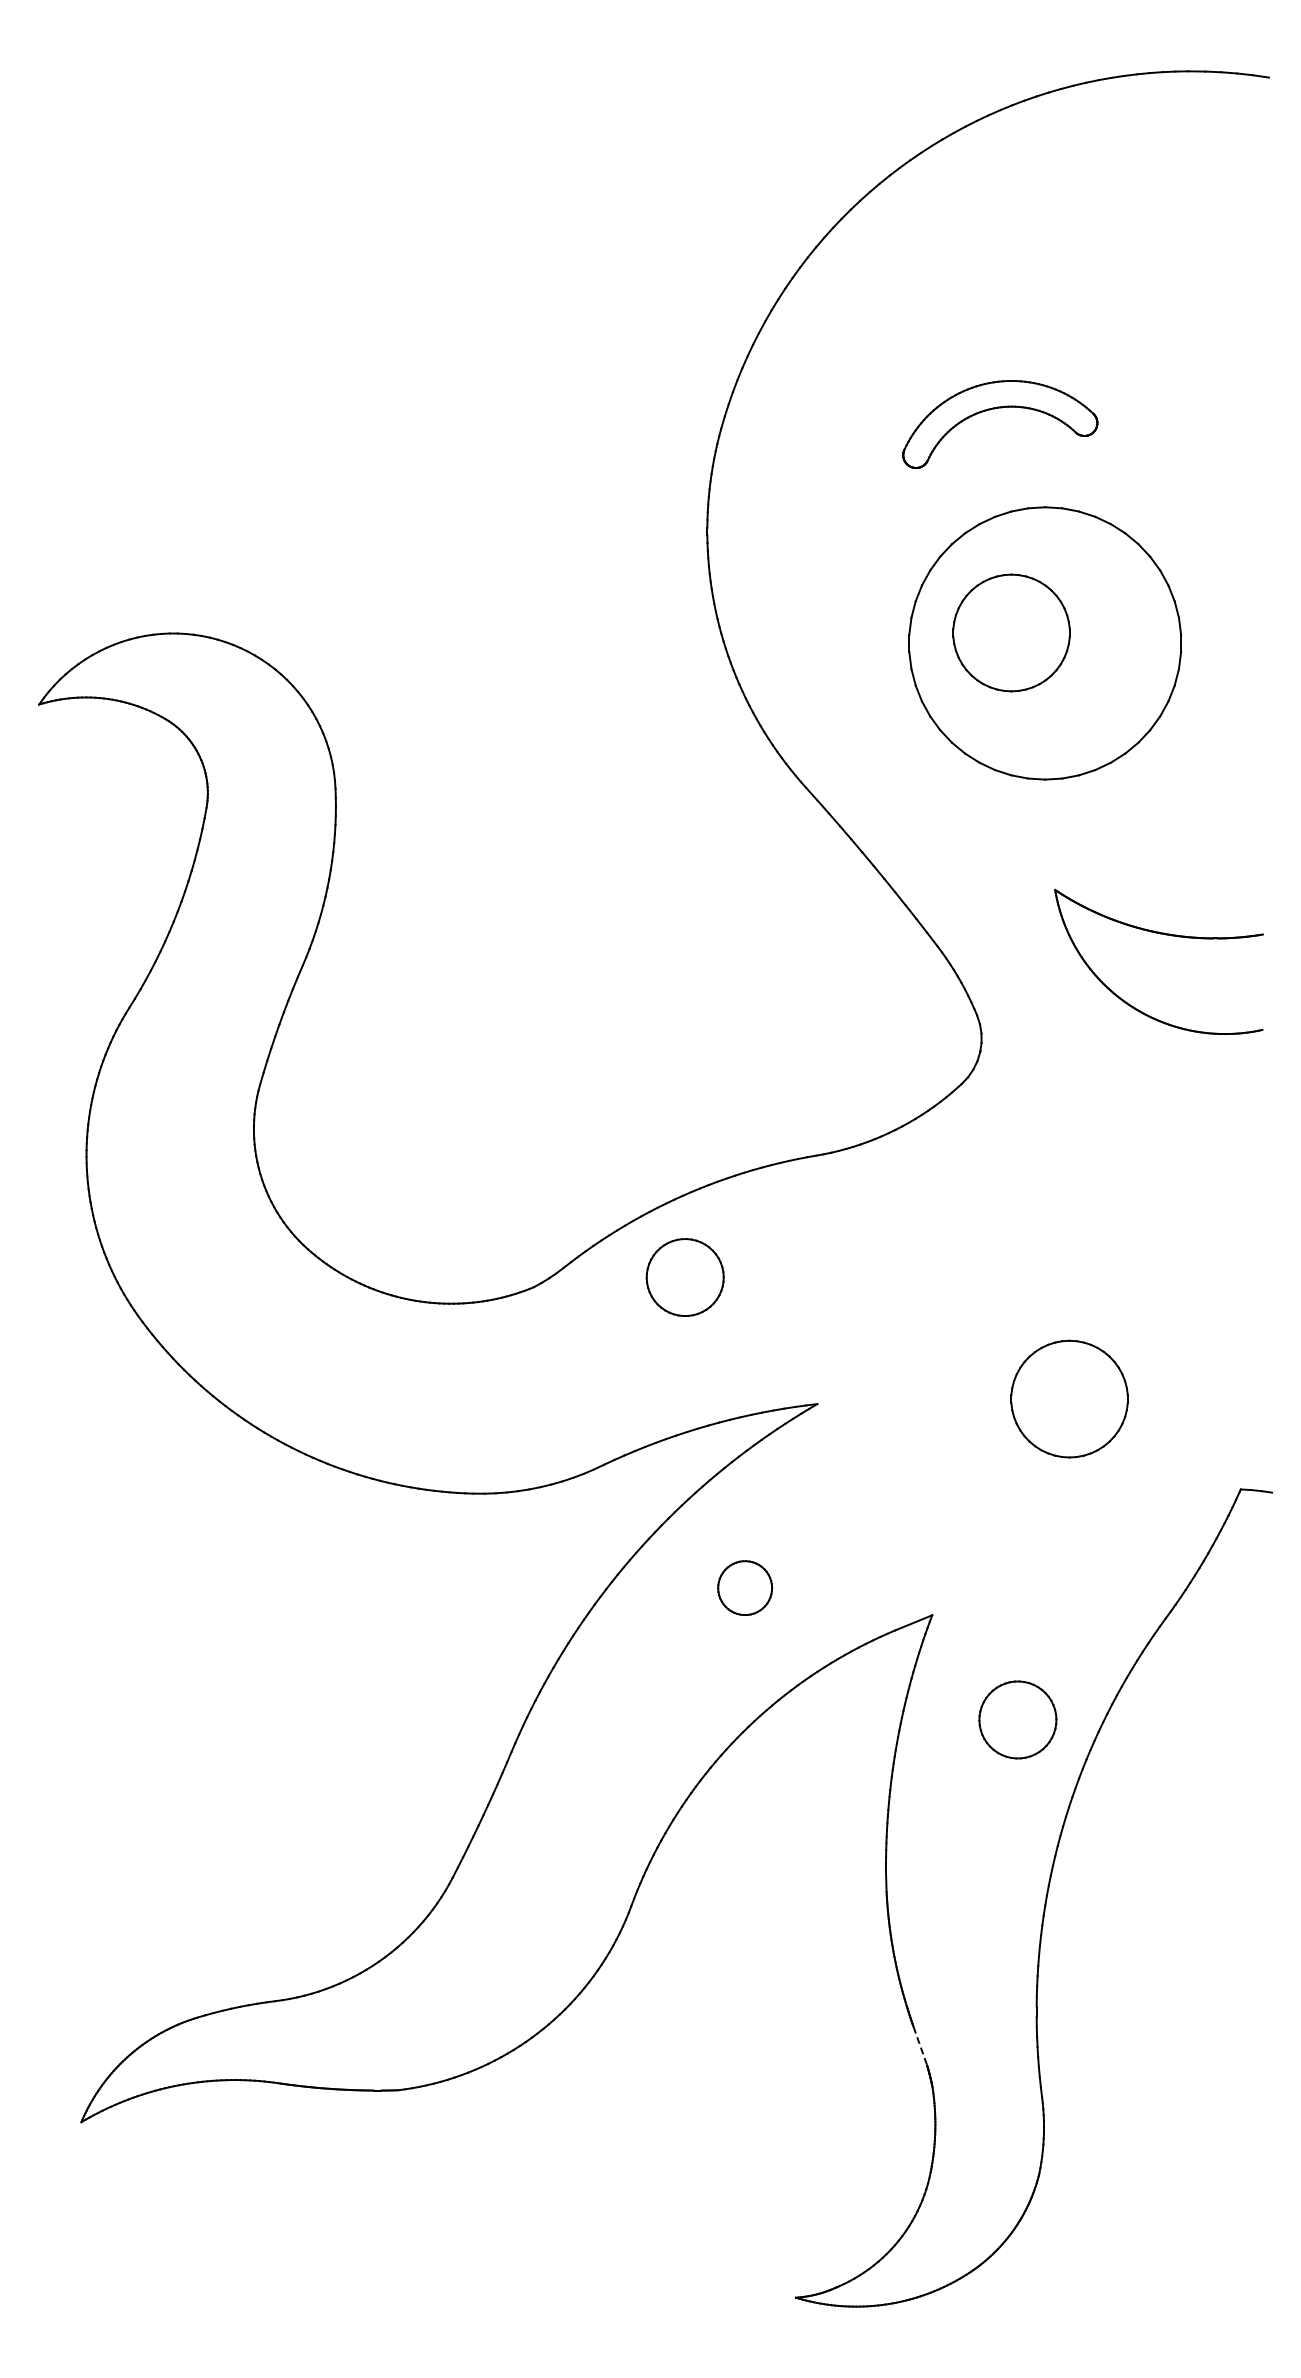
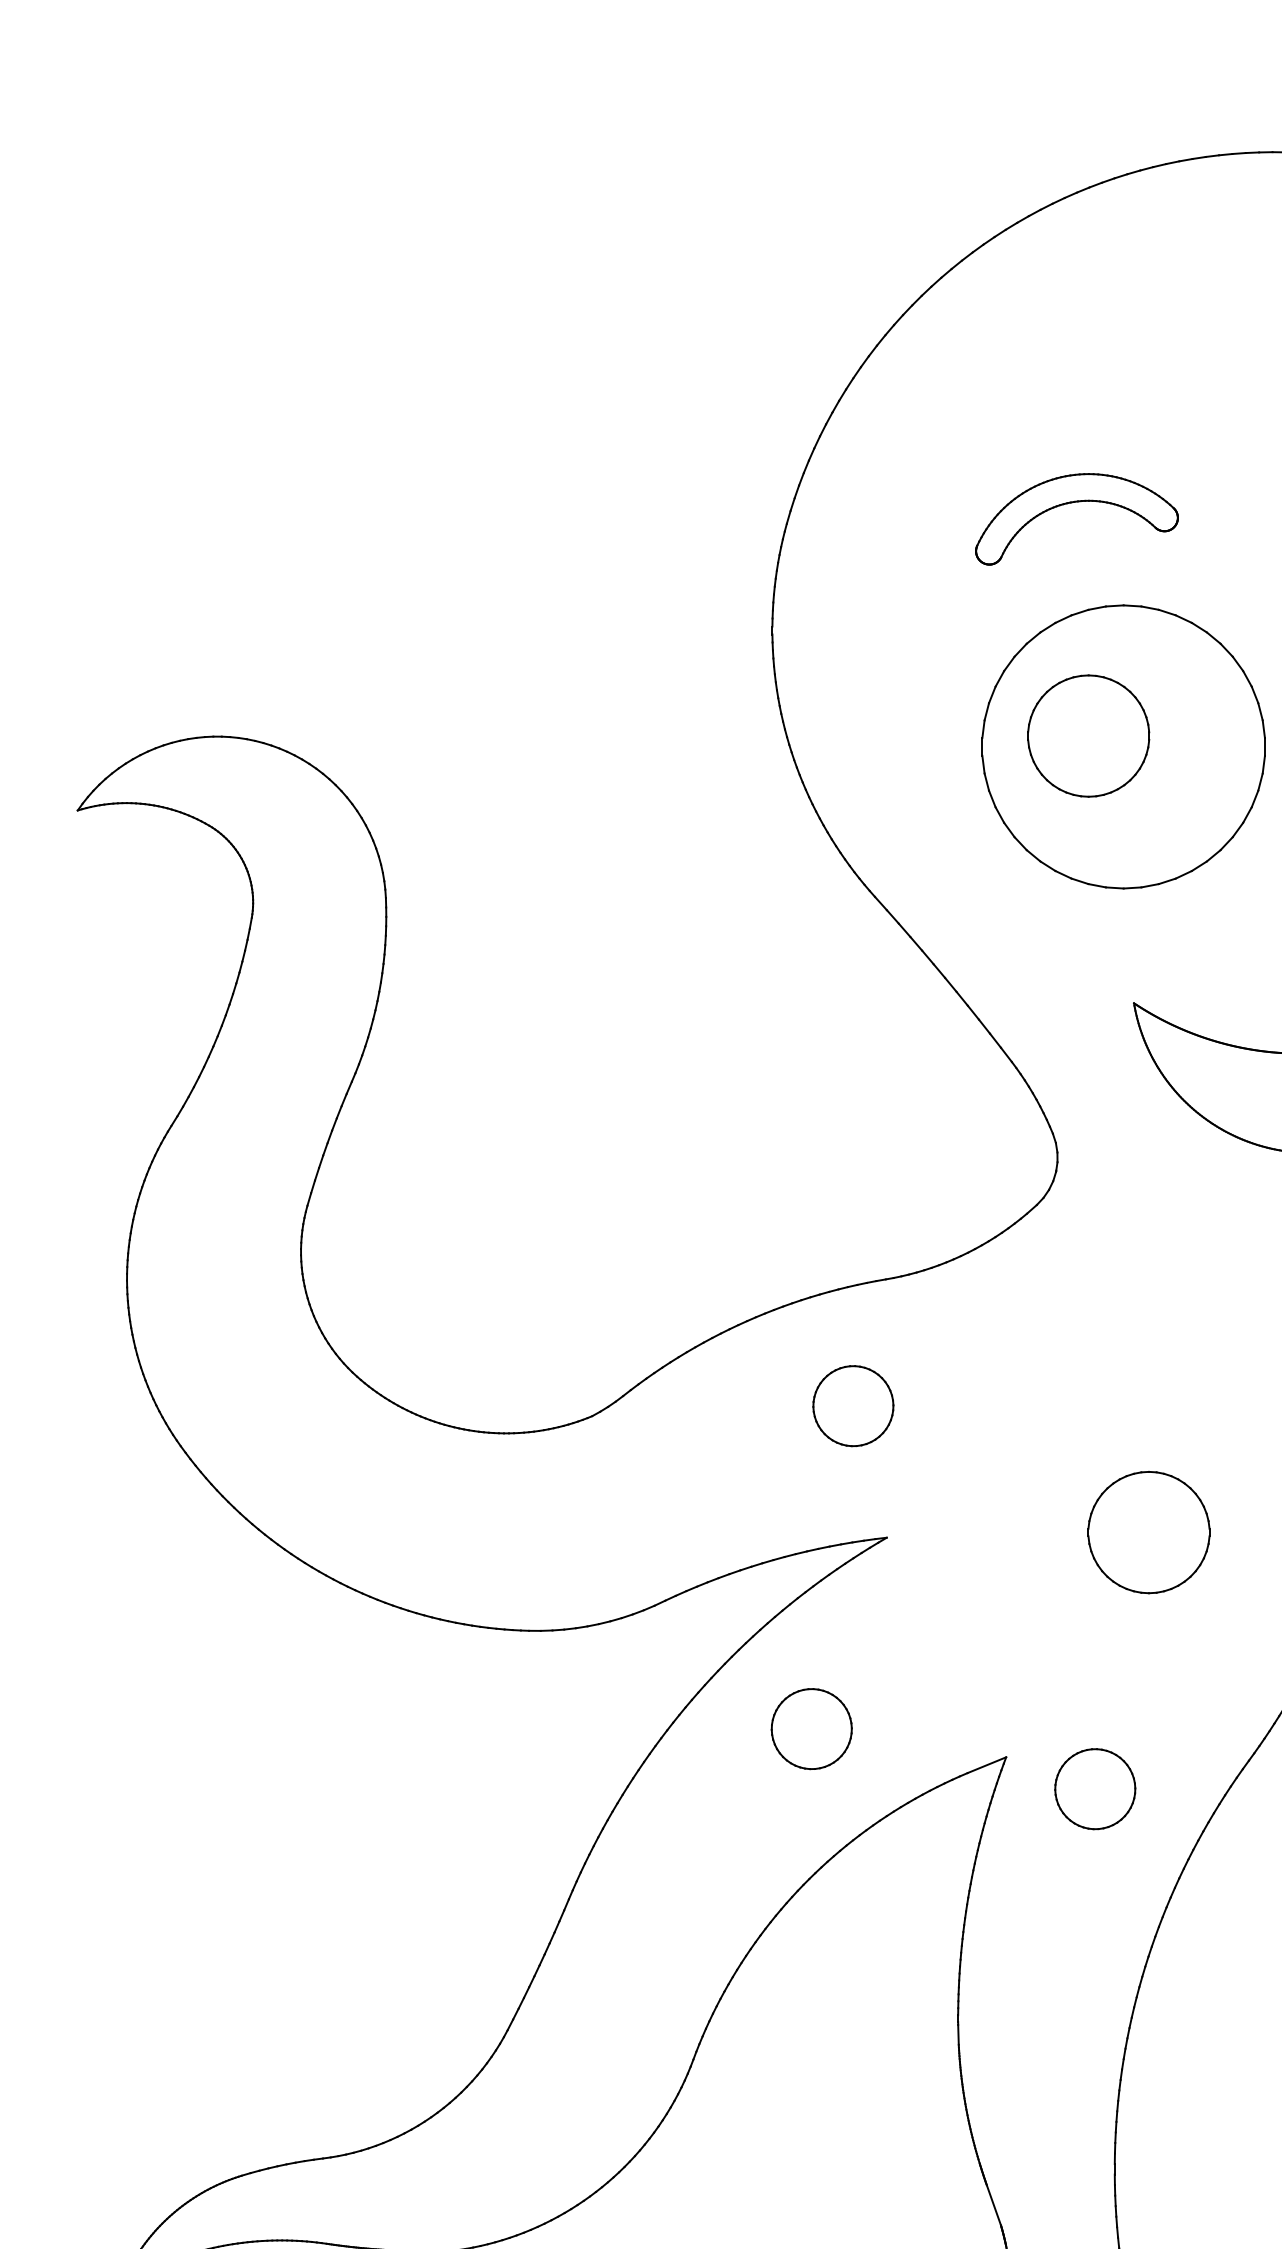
part: (684, 1277) -> (852, 1406), moved
part: (744, 1587) -> (811, 1728), size x1.43
part: (1017, 1719) -> (1094, 1788), moved
line: (920, 2046) -> (994, 2205), dashed -> solid

